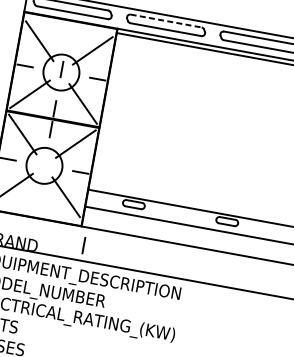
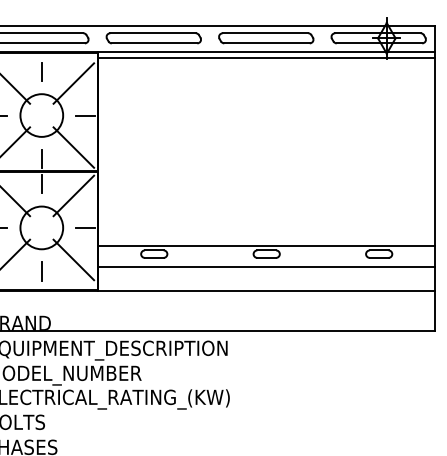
line: (166, 21) -> (153, 33), dashed -> solid
line: (61, 69) -> (41, 71), moved
line: (83, 245) -> (41, 271), moved

